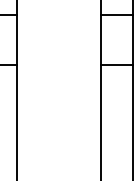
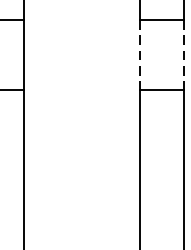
line: (100, 40) -> (139, 55), solid -> dashed
line: (133, 40) -> (184, 55), solid -> dashed

